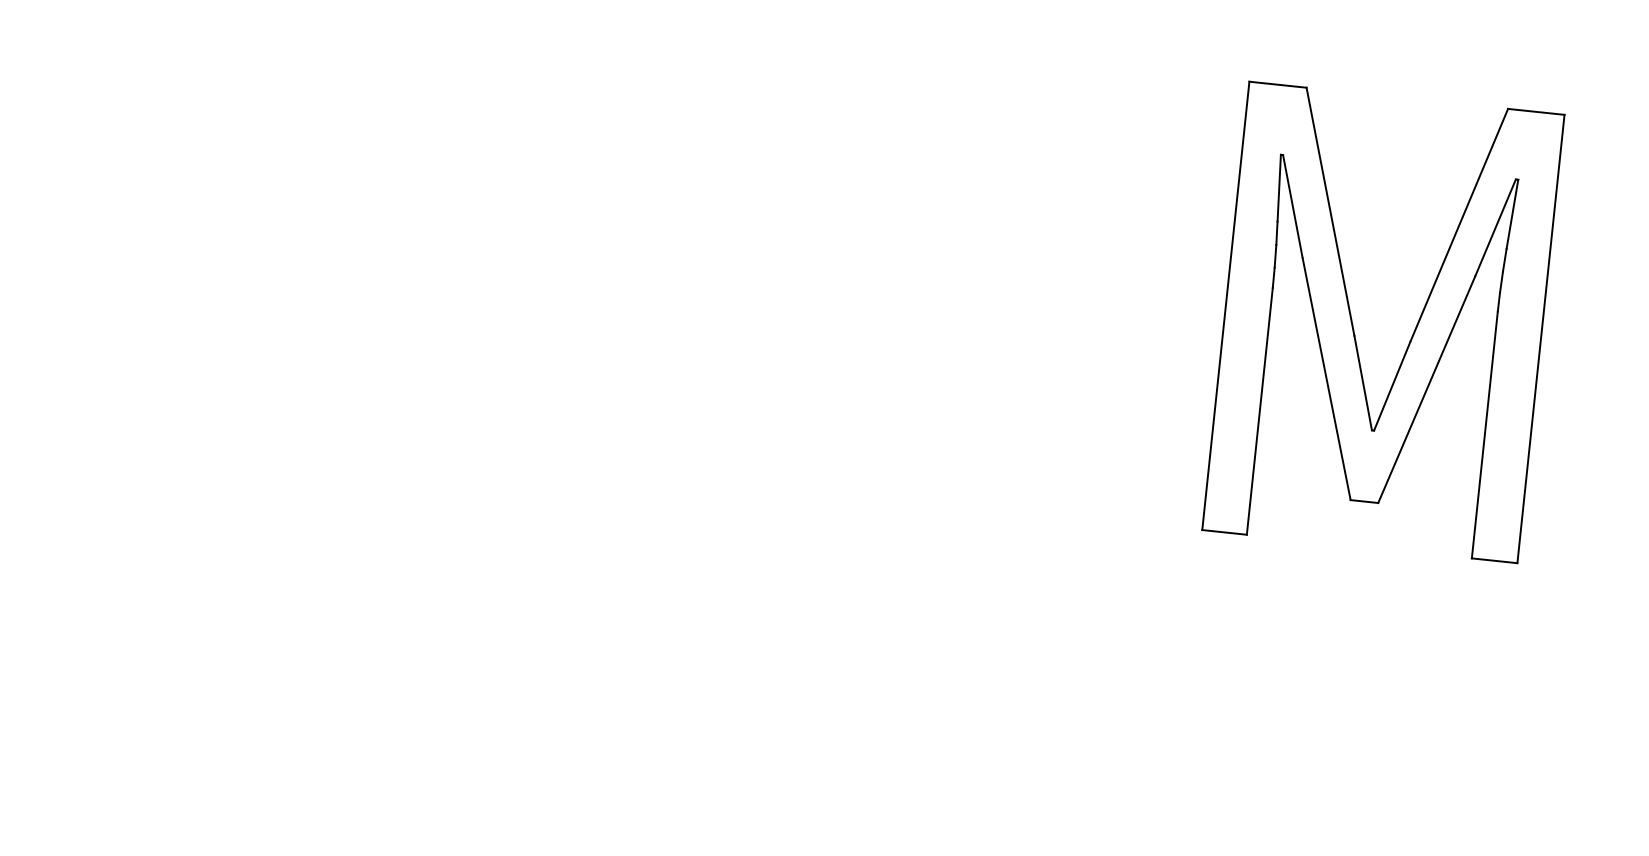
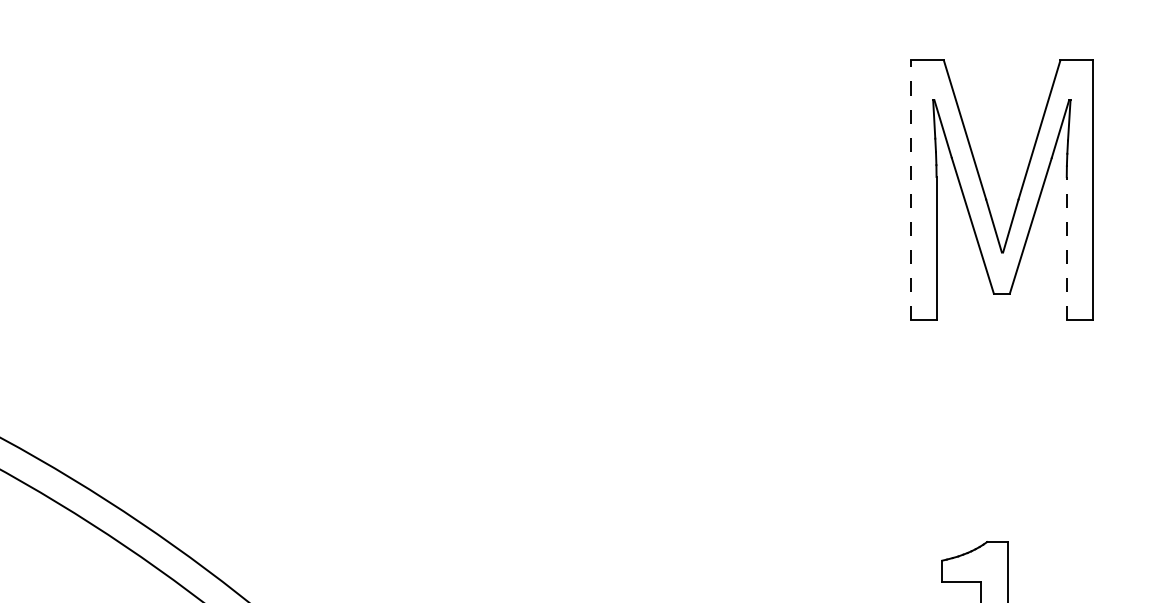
line: (1225, 306) -> (910, 190), solid -> dashed
line: (1484, 433) -> (1066, 247), solid -> dashed

